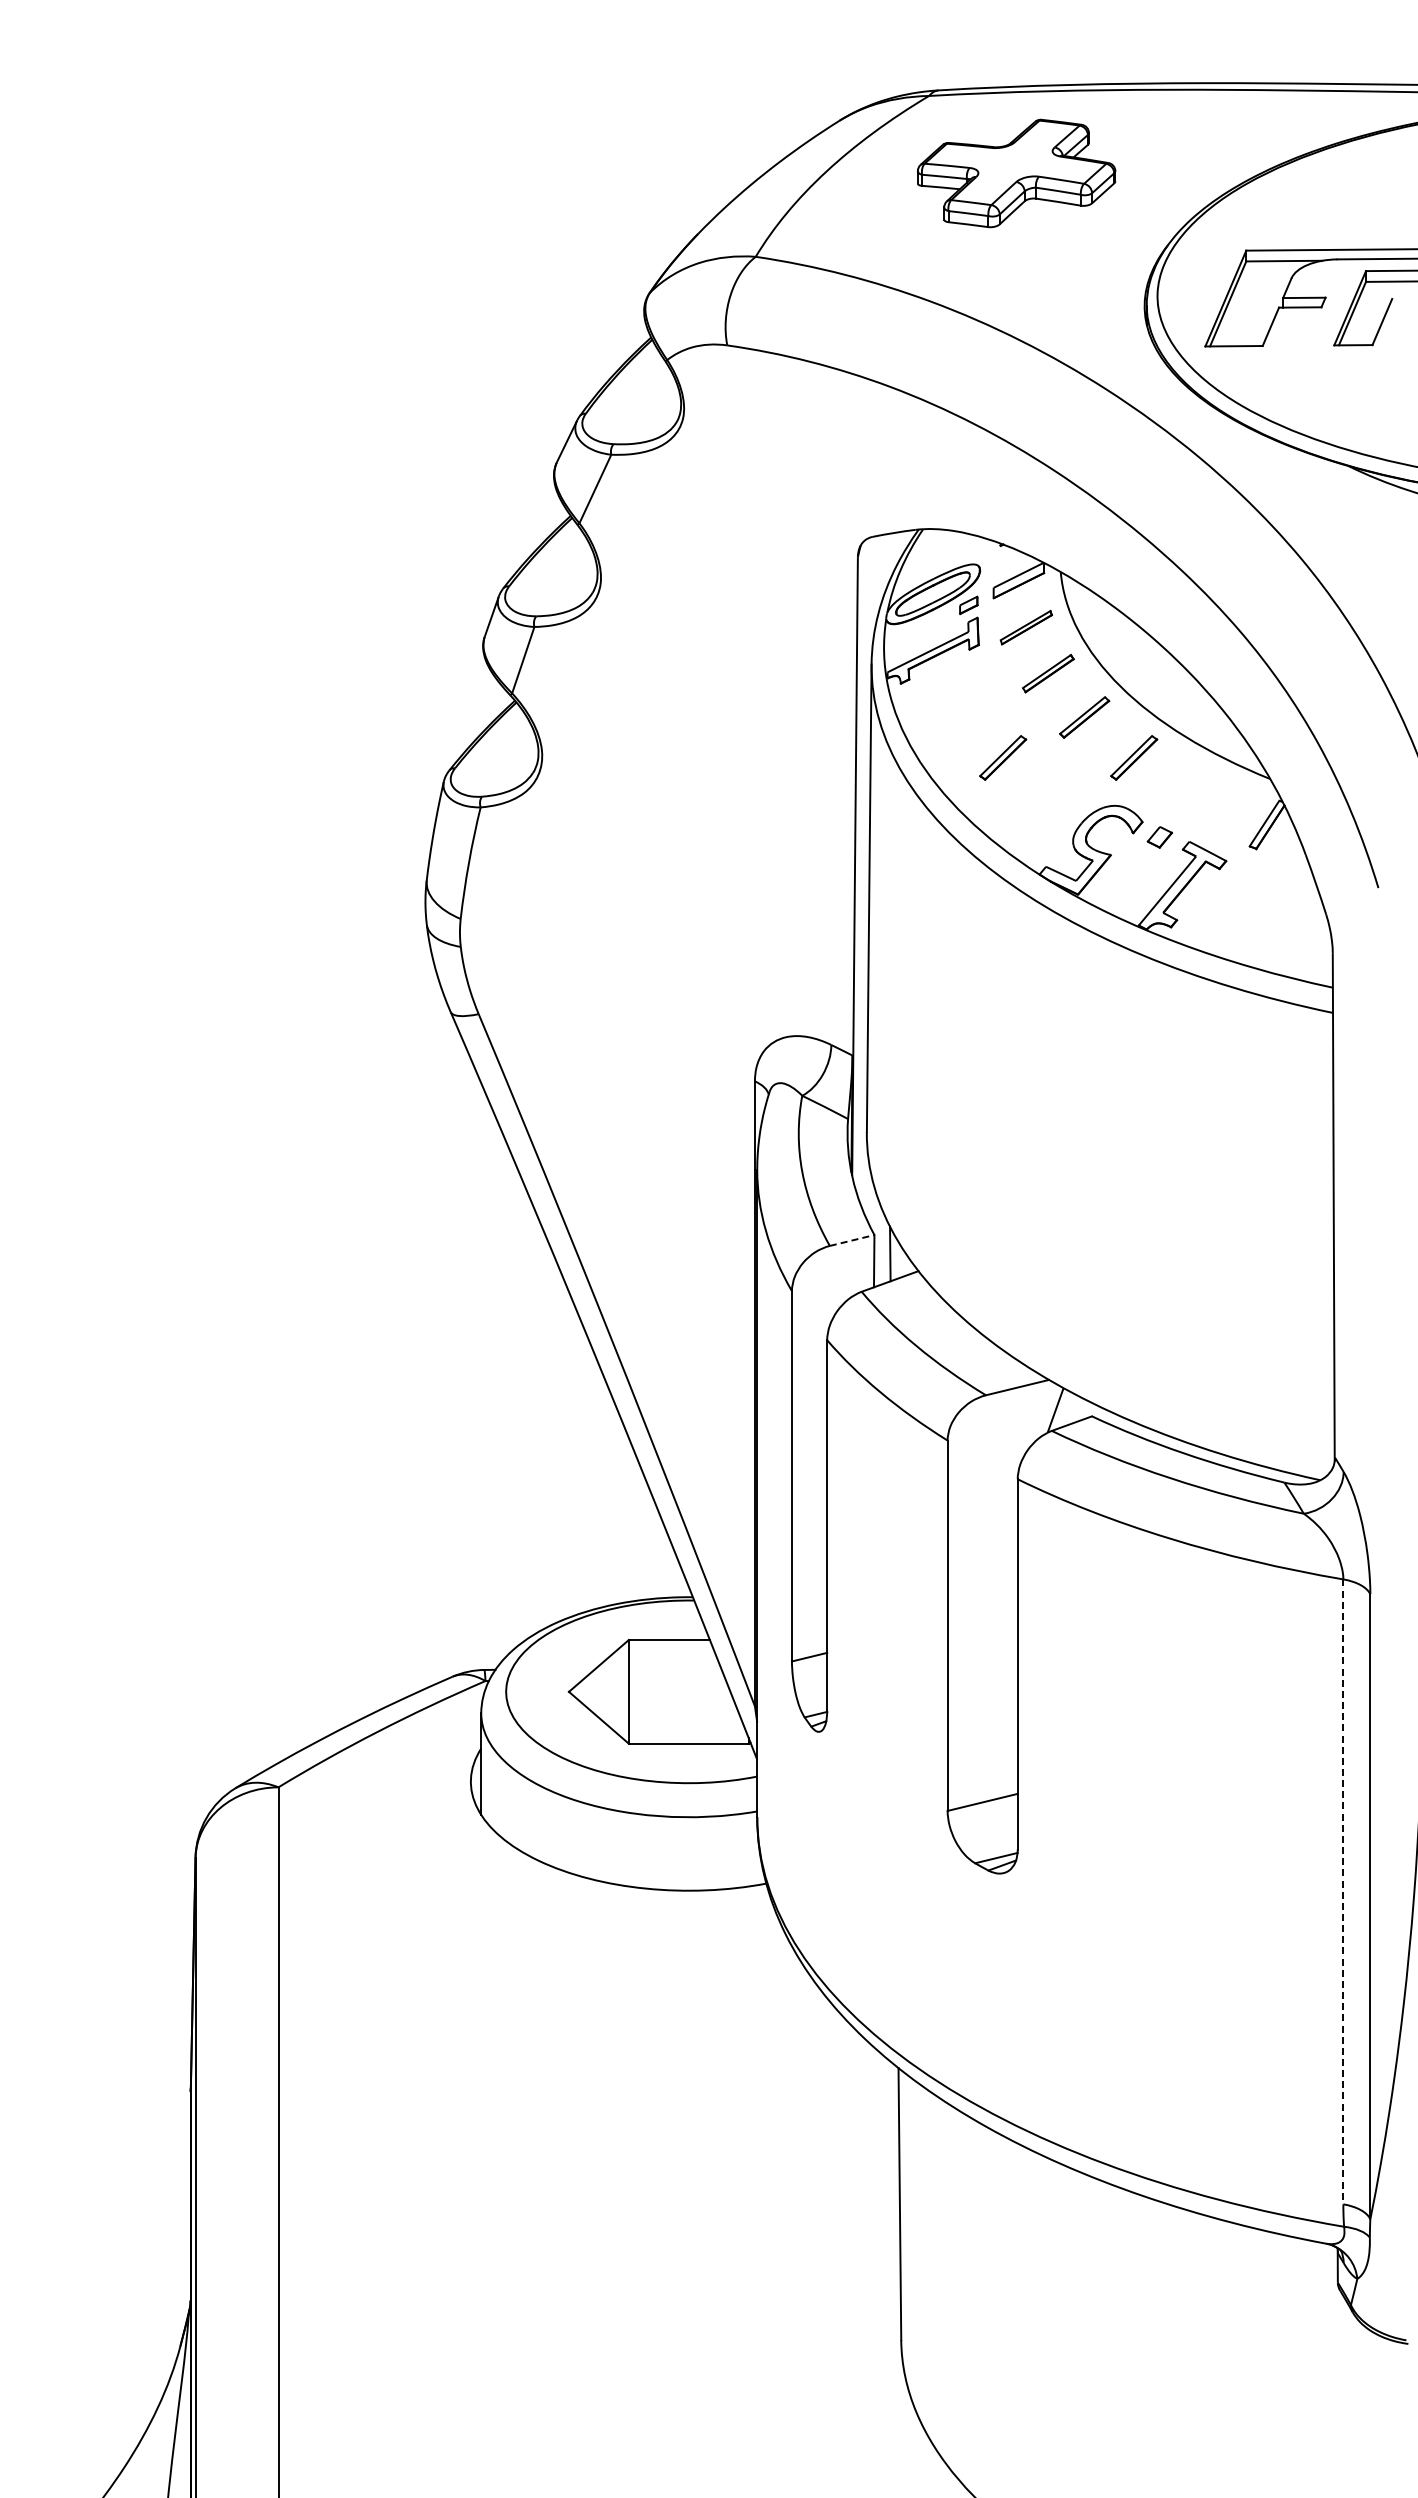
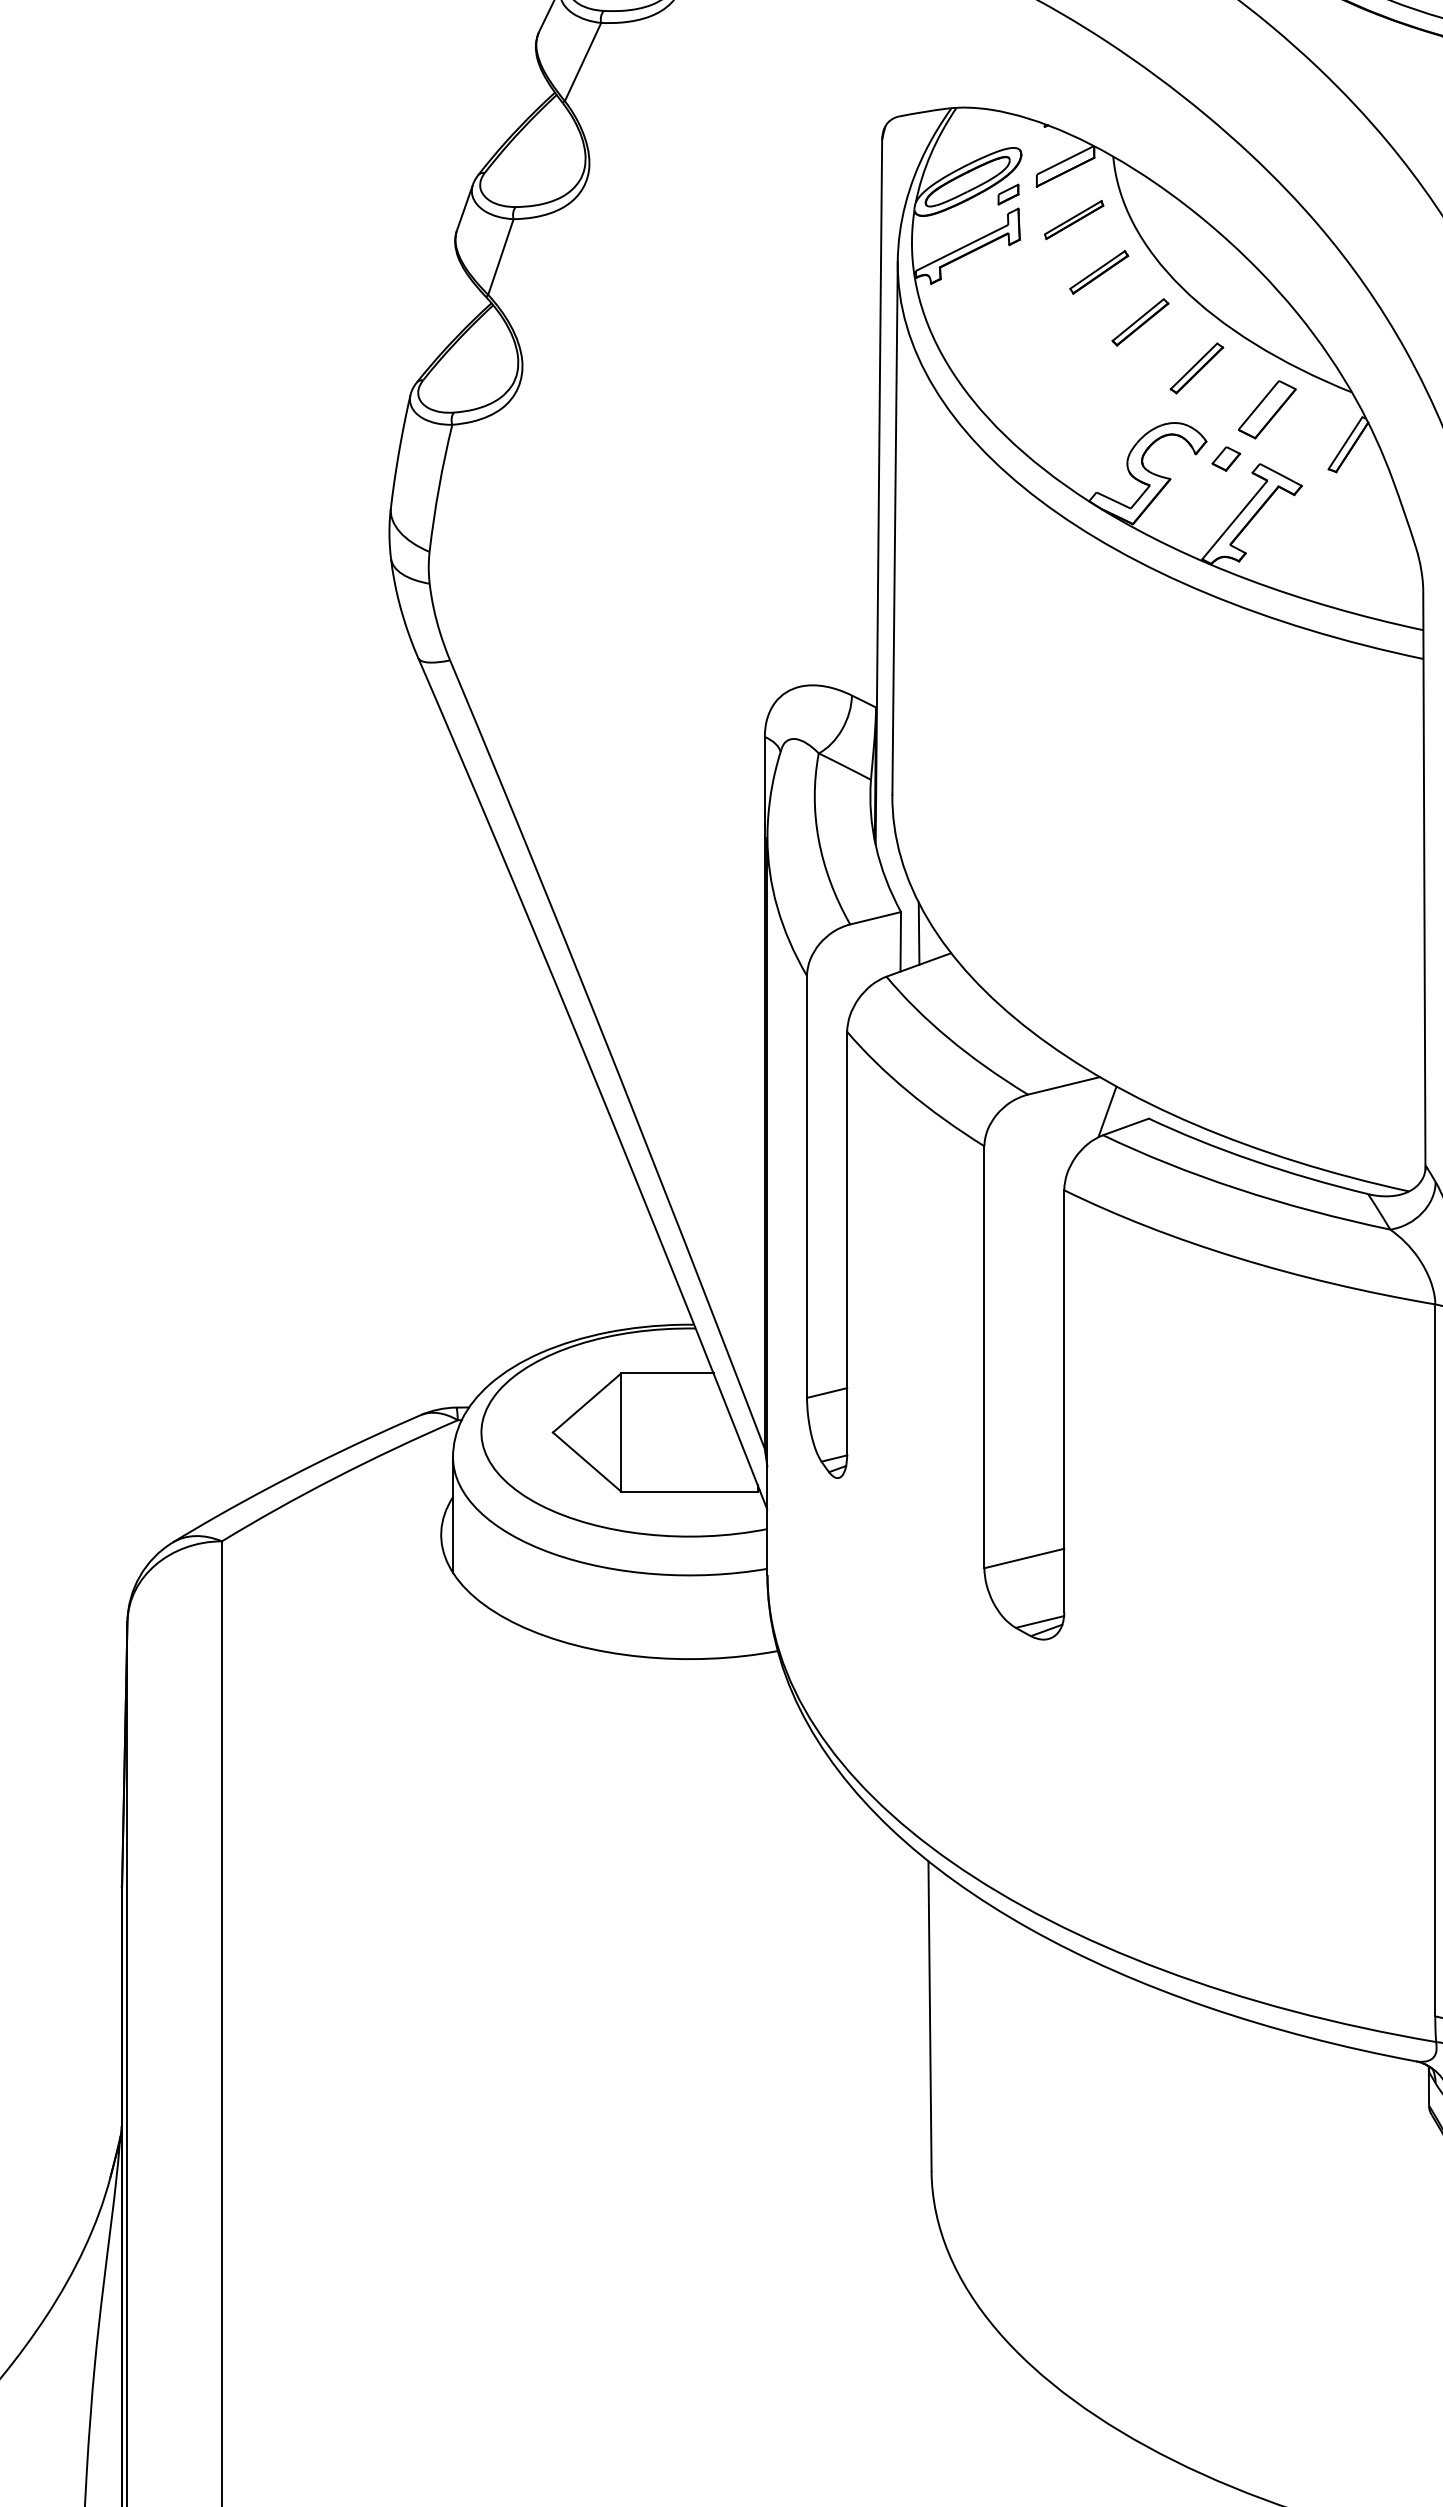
part: (1003, 757) -> (1048, 367), removed
part: (1195, 794) -> (1266, 410), added
line: (852, 1240) -> (876, 918), dashed -> solid
line: (1343, 1892) -> (1435, 1661), dashed -> solid

